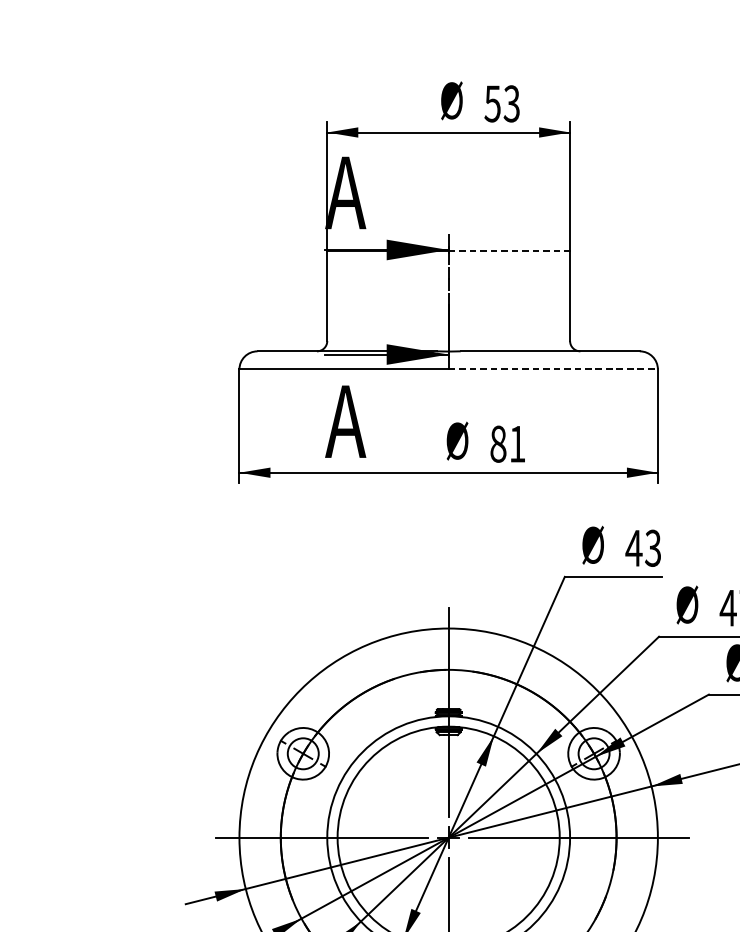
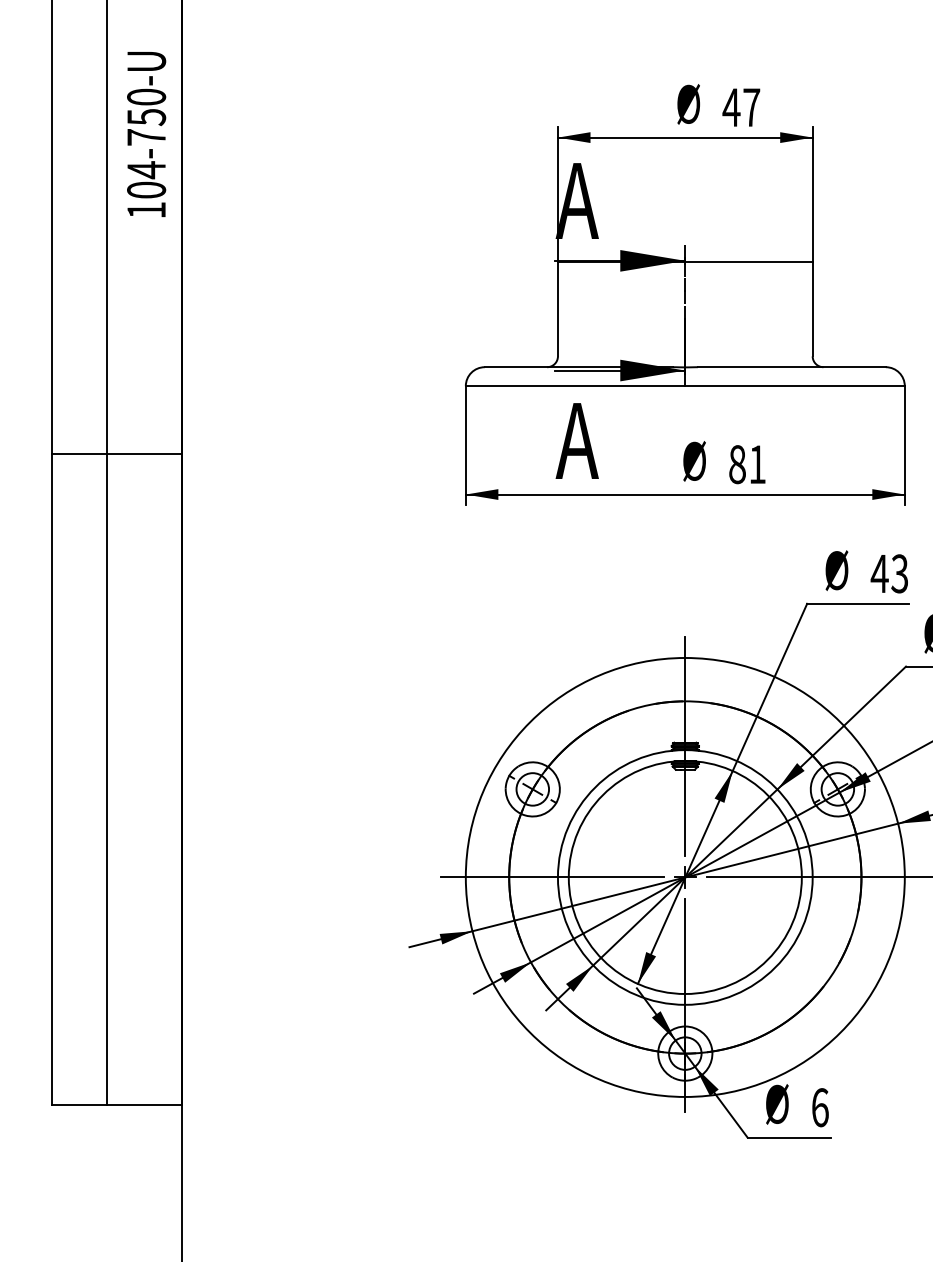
text: (502, 103) -> (741, 107), 53 -> 47
line: (509, 250) -> (749, 261), dashed -> solid
line: (553, 369) -> (795, 386), dashed -> solid

